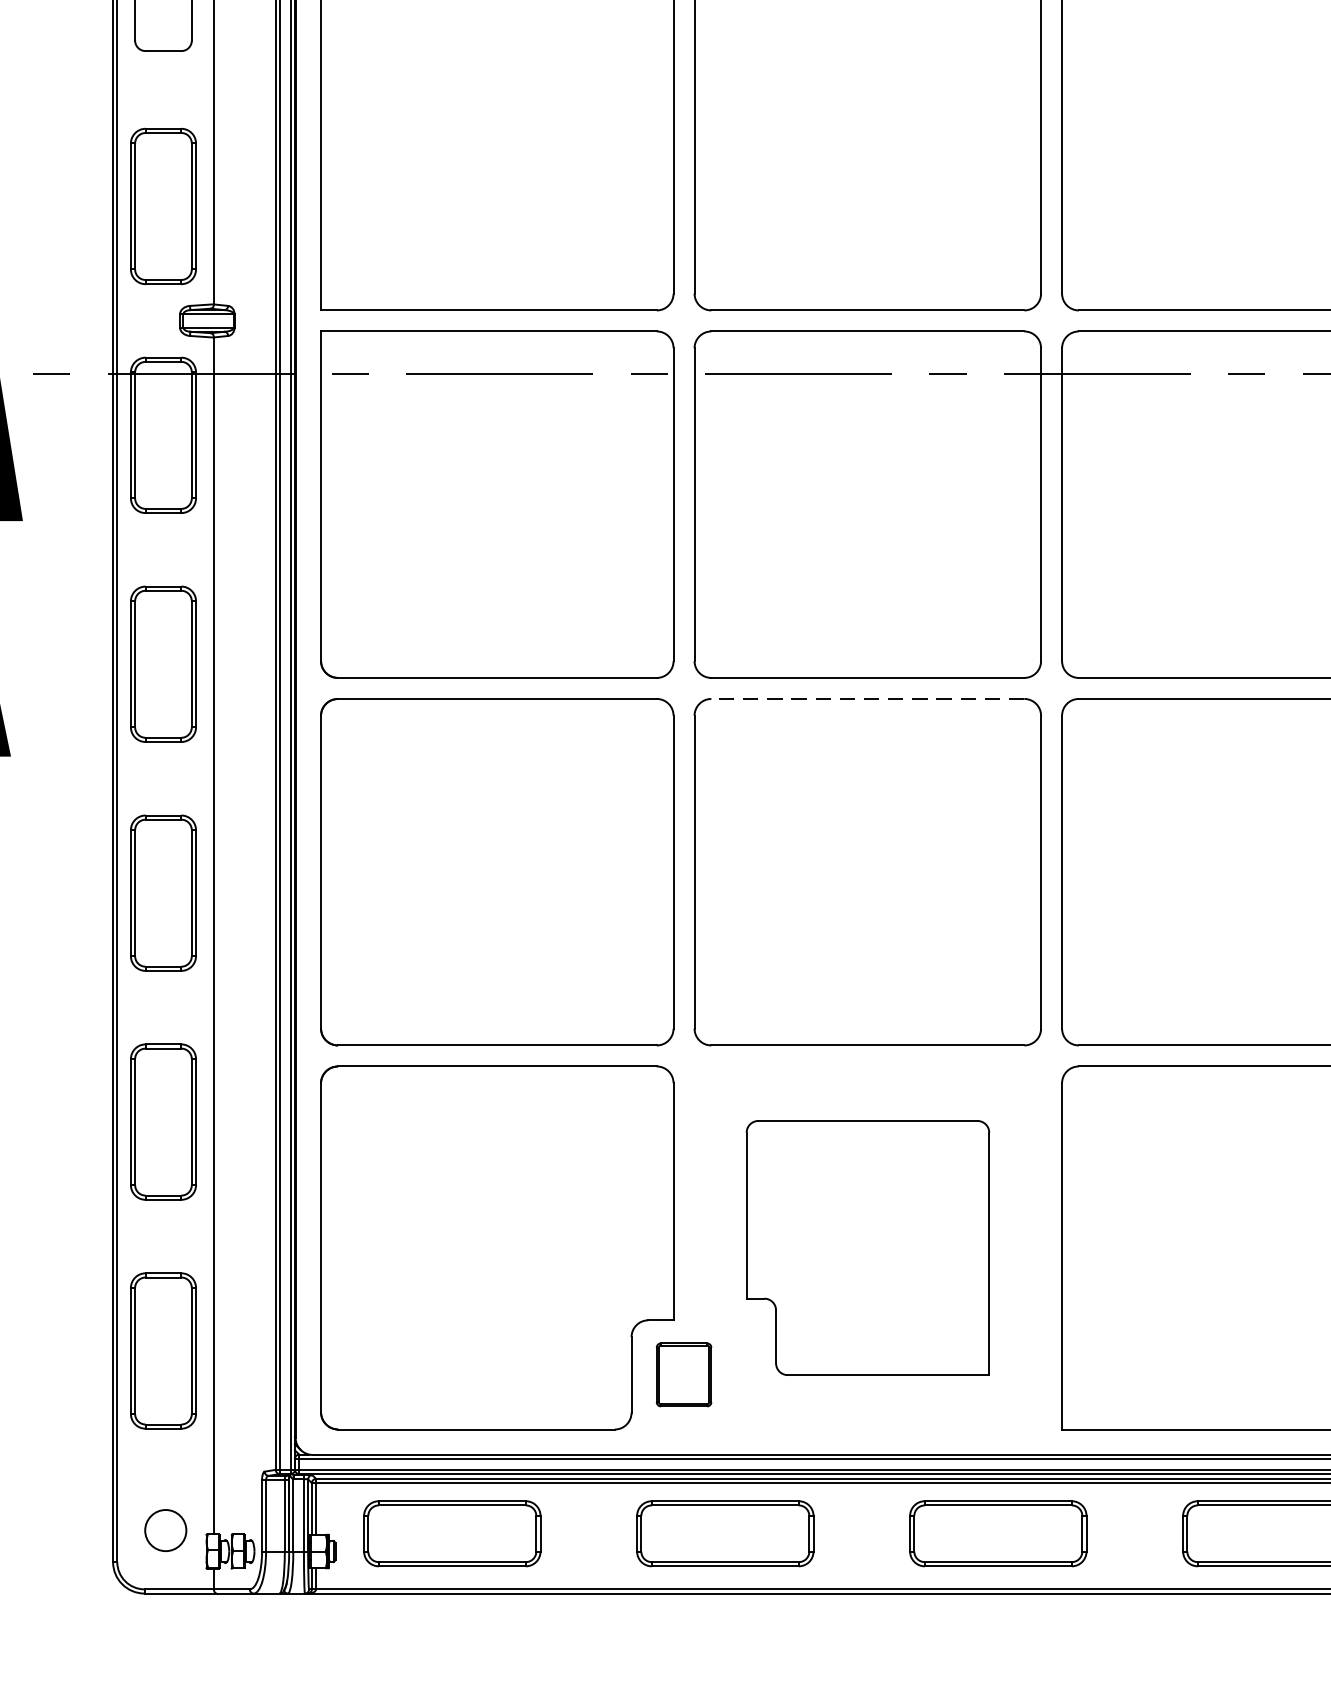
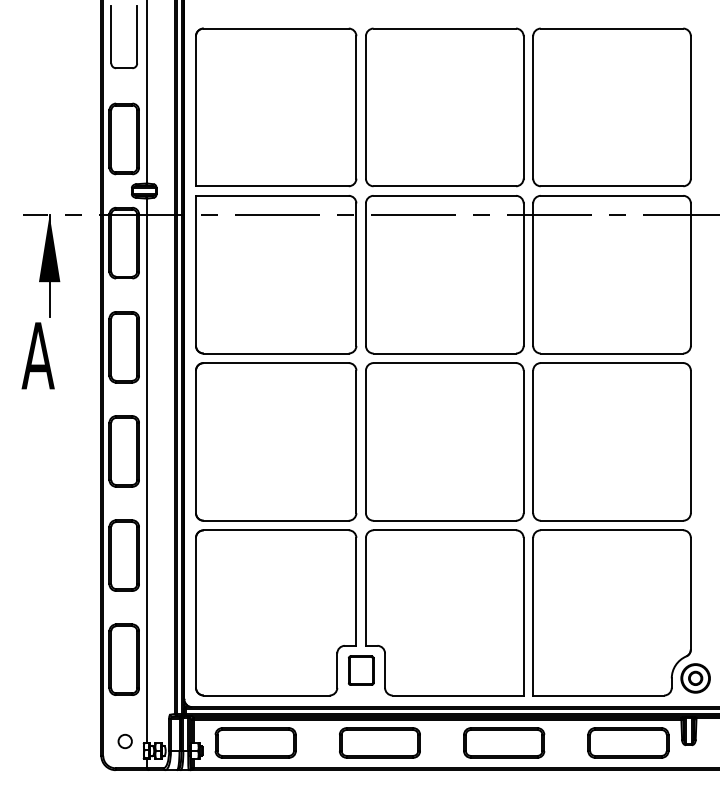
line: (867, 699) -> (444, 363), dashed -> solid
part: (867, 1247) -> (444, 612), size x1.43
circle: (163, 1530) -> (124, 741), size x0.71

